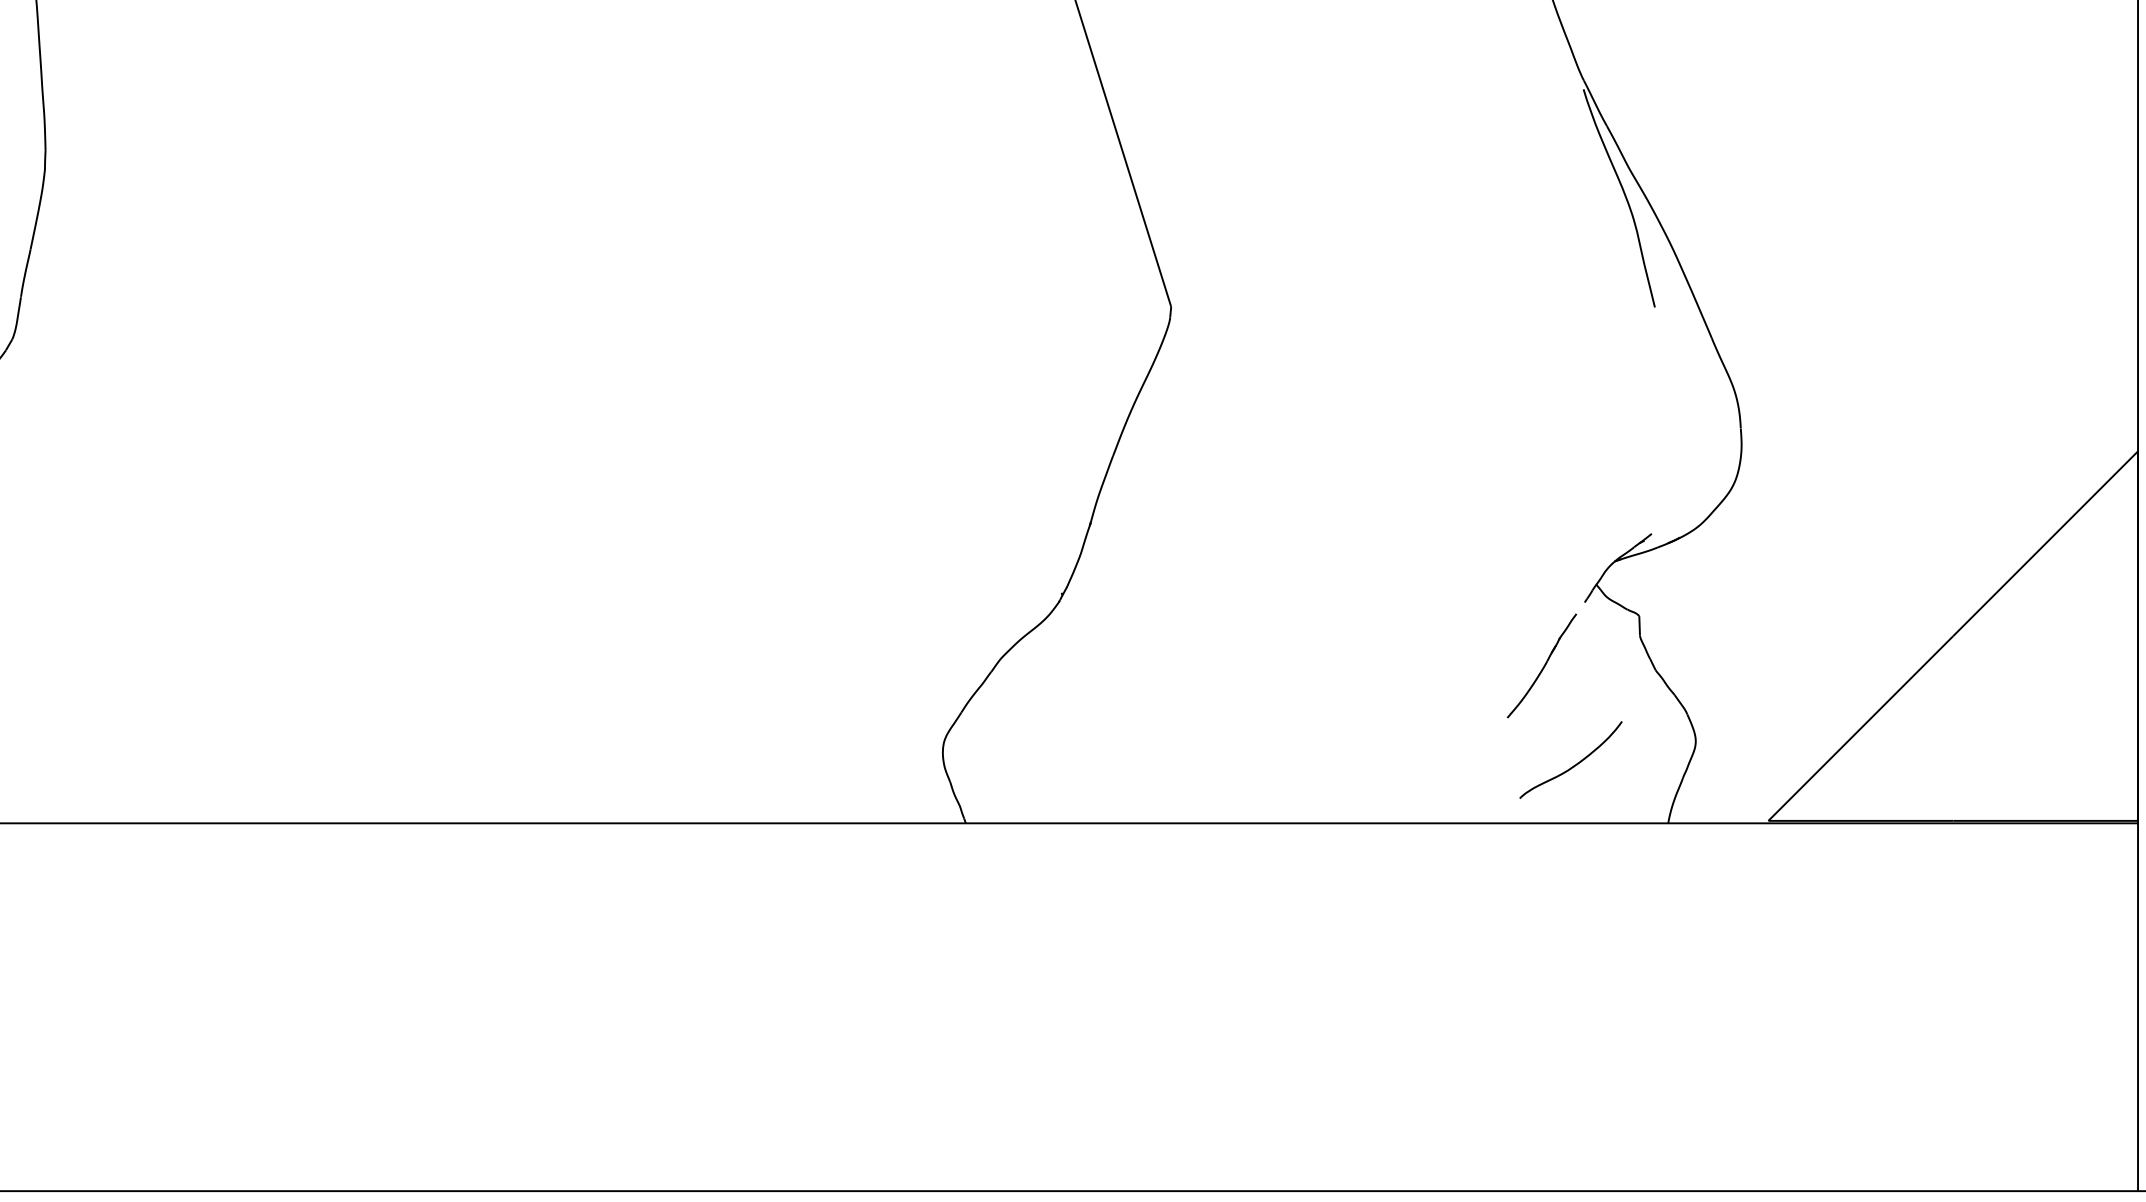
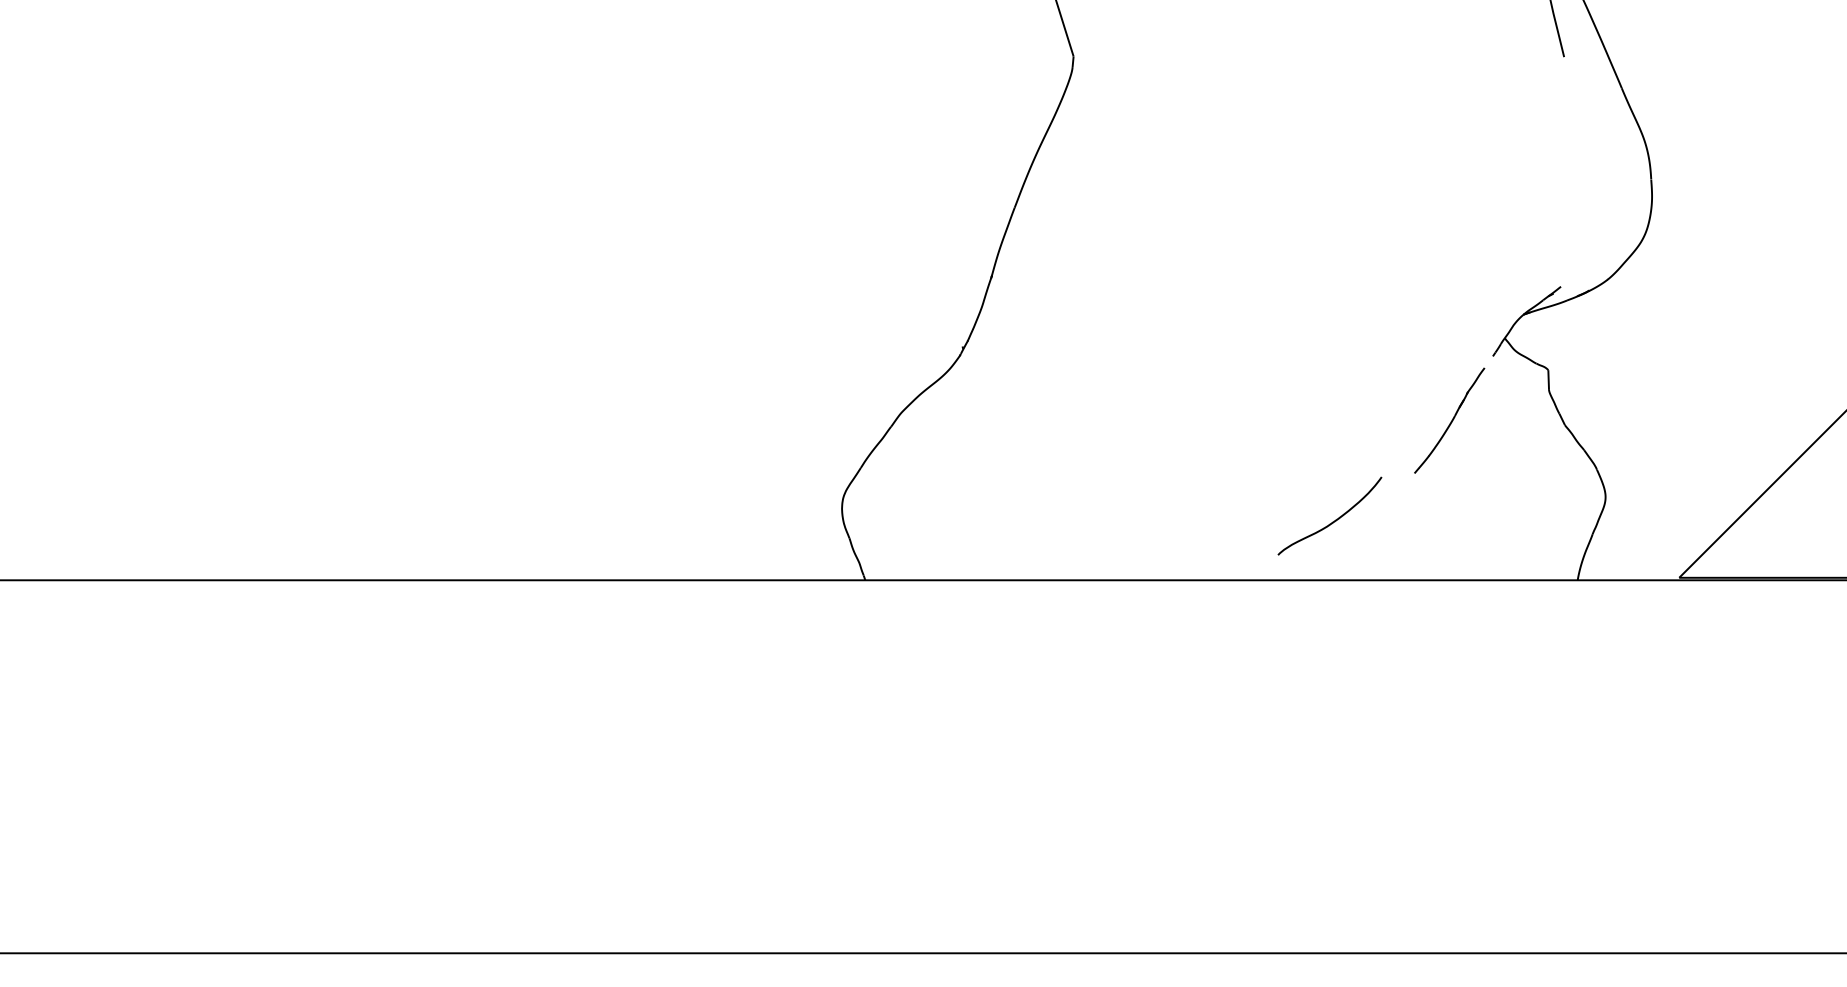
curve: (1574, 764) -> (1333, 520), moved

